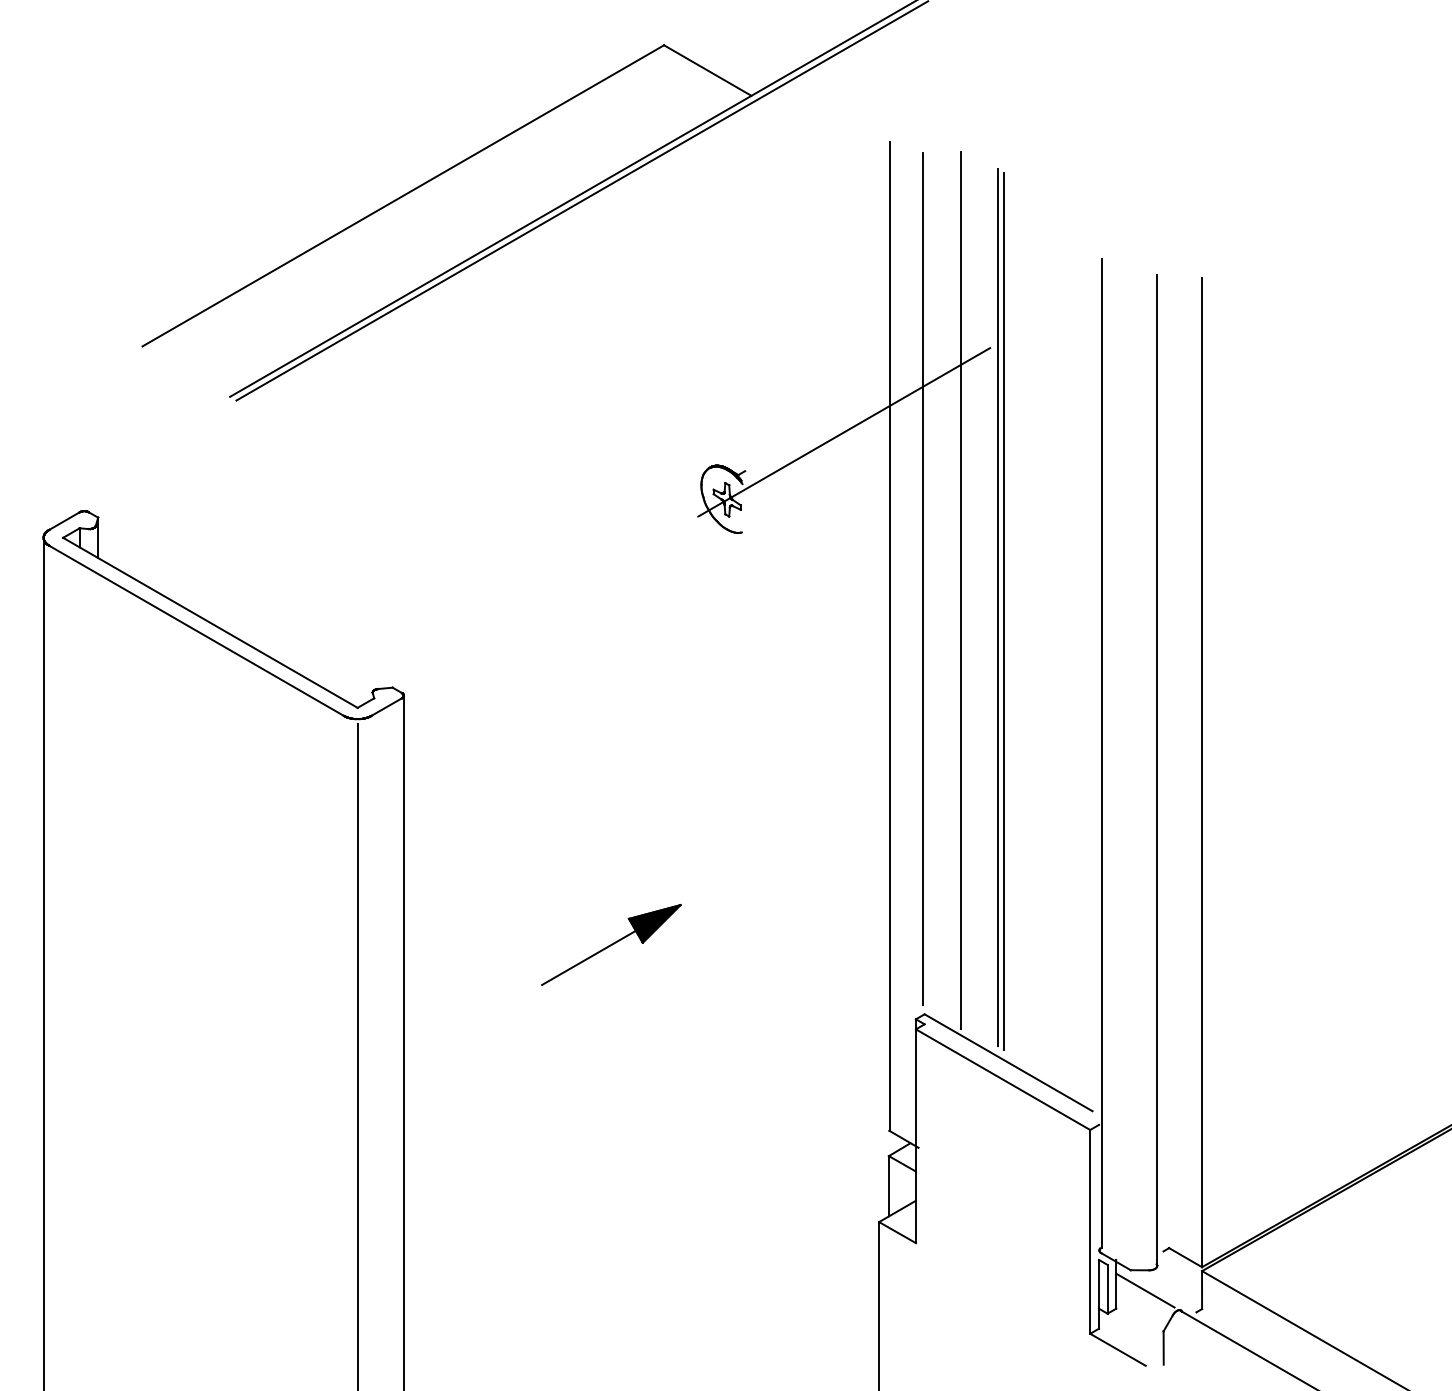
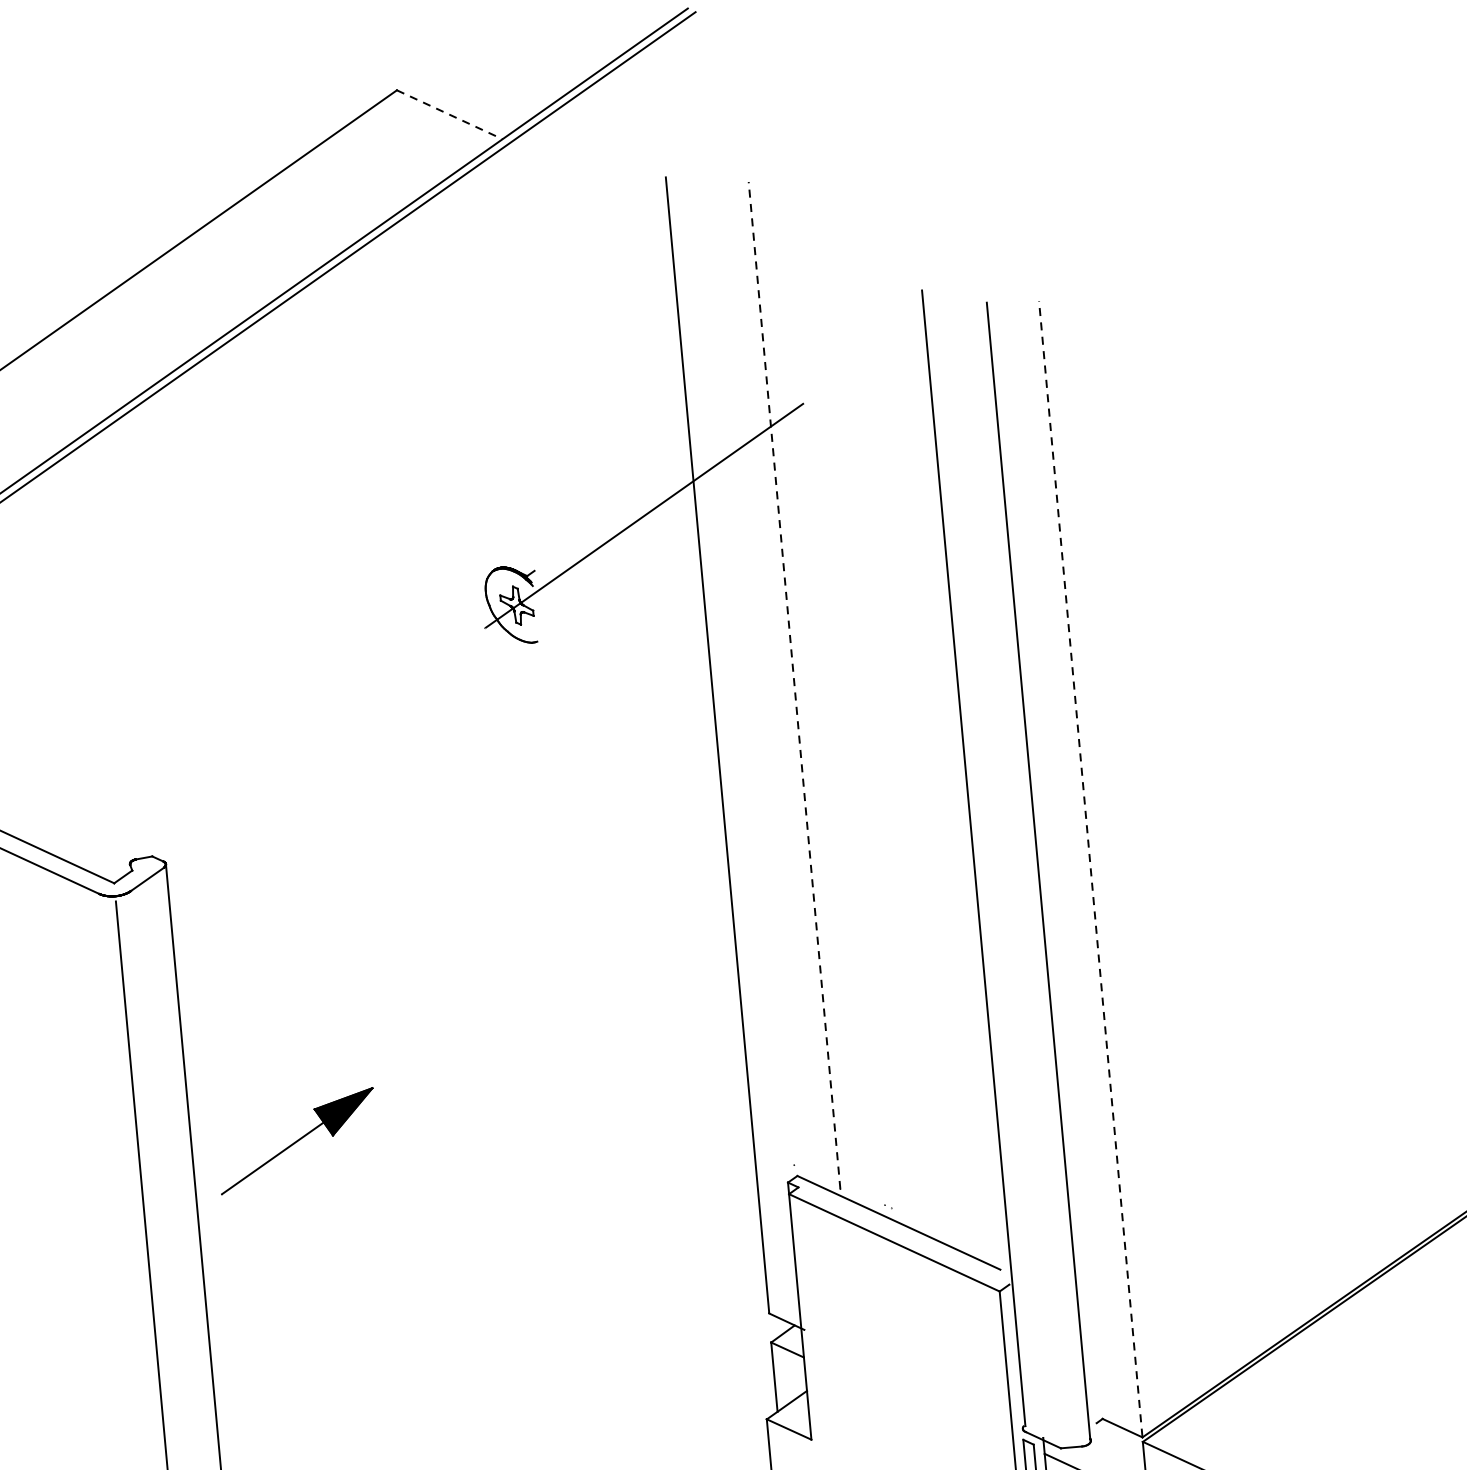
line: (708, 70) -> (450, 114), solid -> dashed
line: (922, 578) -> (749, 675), removed
line: (960, 590) -> (794, 685), solid -> dashed
line: (997, 607) -> (838, 701), removed
line: (1003, 610) -> (845, 703), removed
line: (1202, 771) -> (1091, 868), solid -> dashed
part: (611, 944) -> (297, 1140), moved

